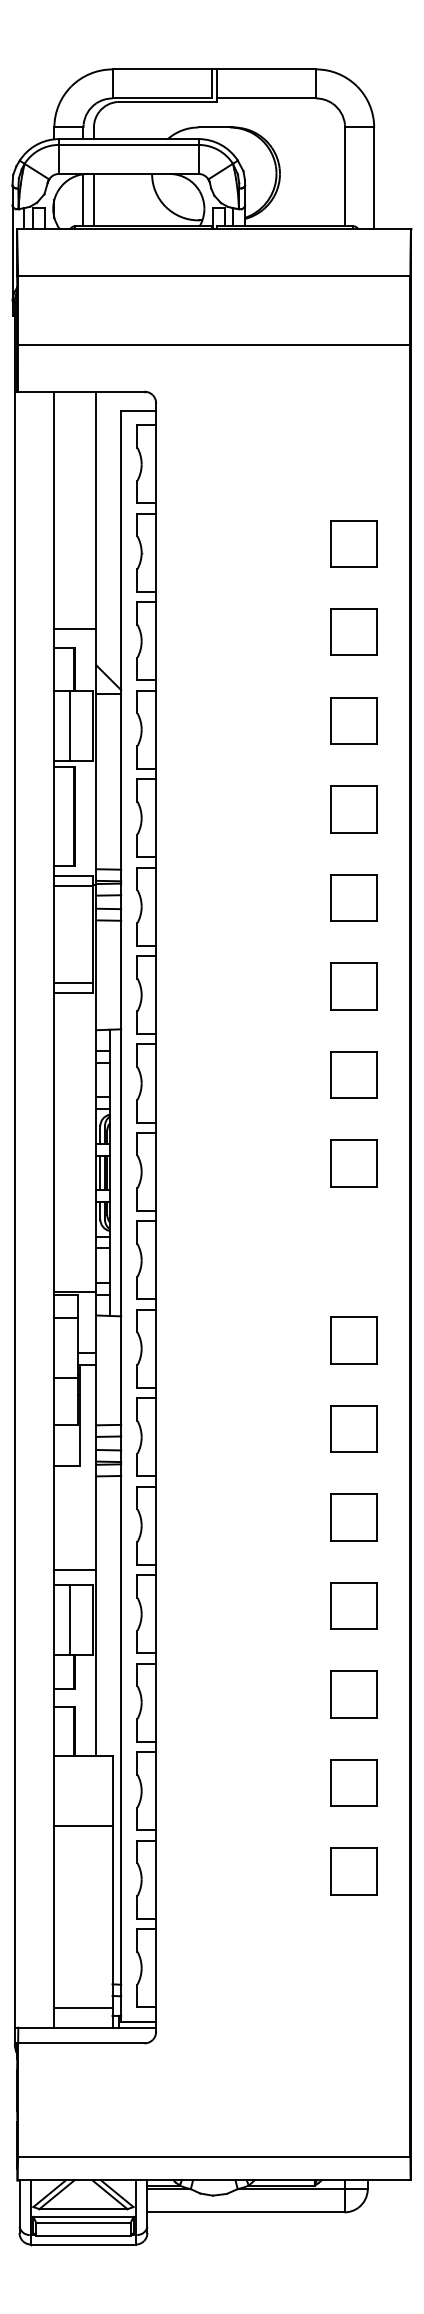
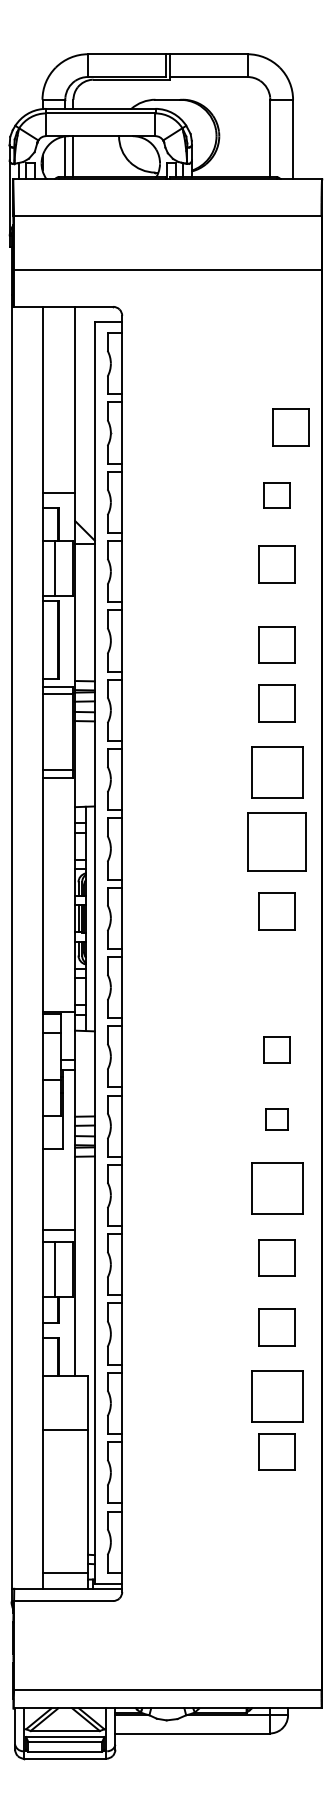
part: (353, 543) -> (290, 427), moved
part: (353, 631) -> (276, 494), size x0.7
part: (353, 809) -> (276, 645), moved
part: (353, 986) -> (276, 772), size x1.4
part: (353, 1074) -> (276, 841), size x1.6
part: (353, 1340) -> (276, 1050), size x0.7
part: (353, 1428) -> (276, 1119), size x0.6
part: (353, 1517) -> (276, 1188), size x1.4
part: (353, 1782) -> (276, 1396), size x1.4
part: (353, 1871) -> (276, 1452), moved

